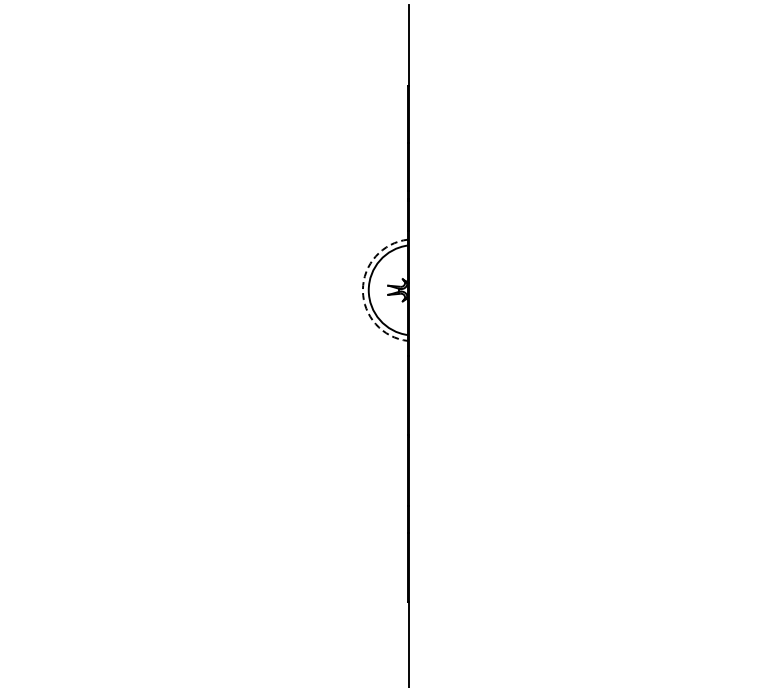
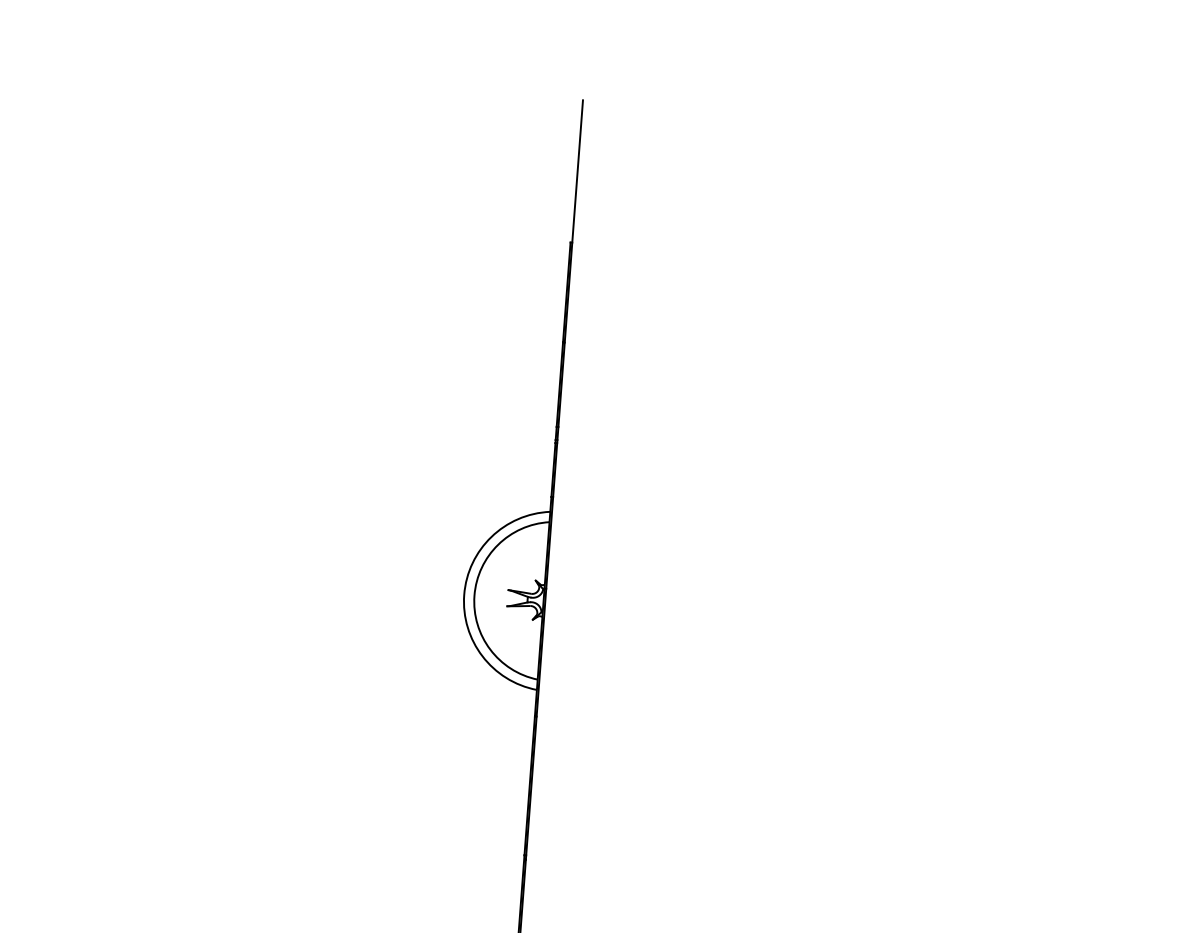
arc: (362, 290) -> (463, 595), dashed -> solid

